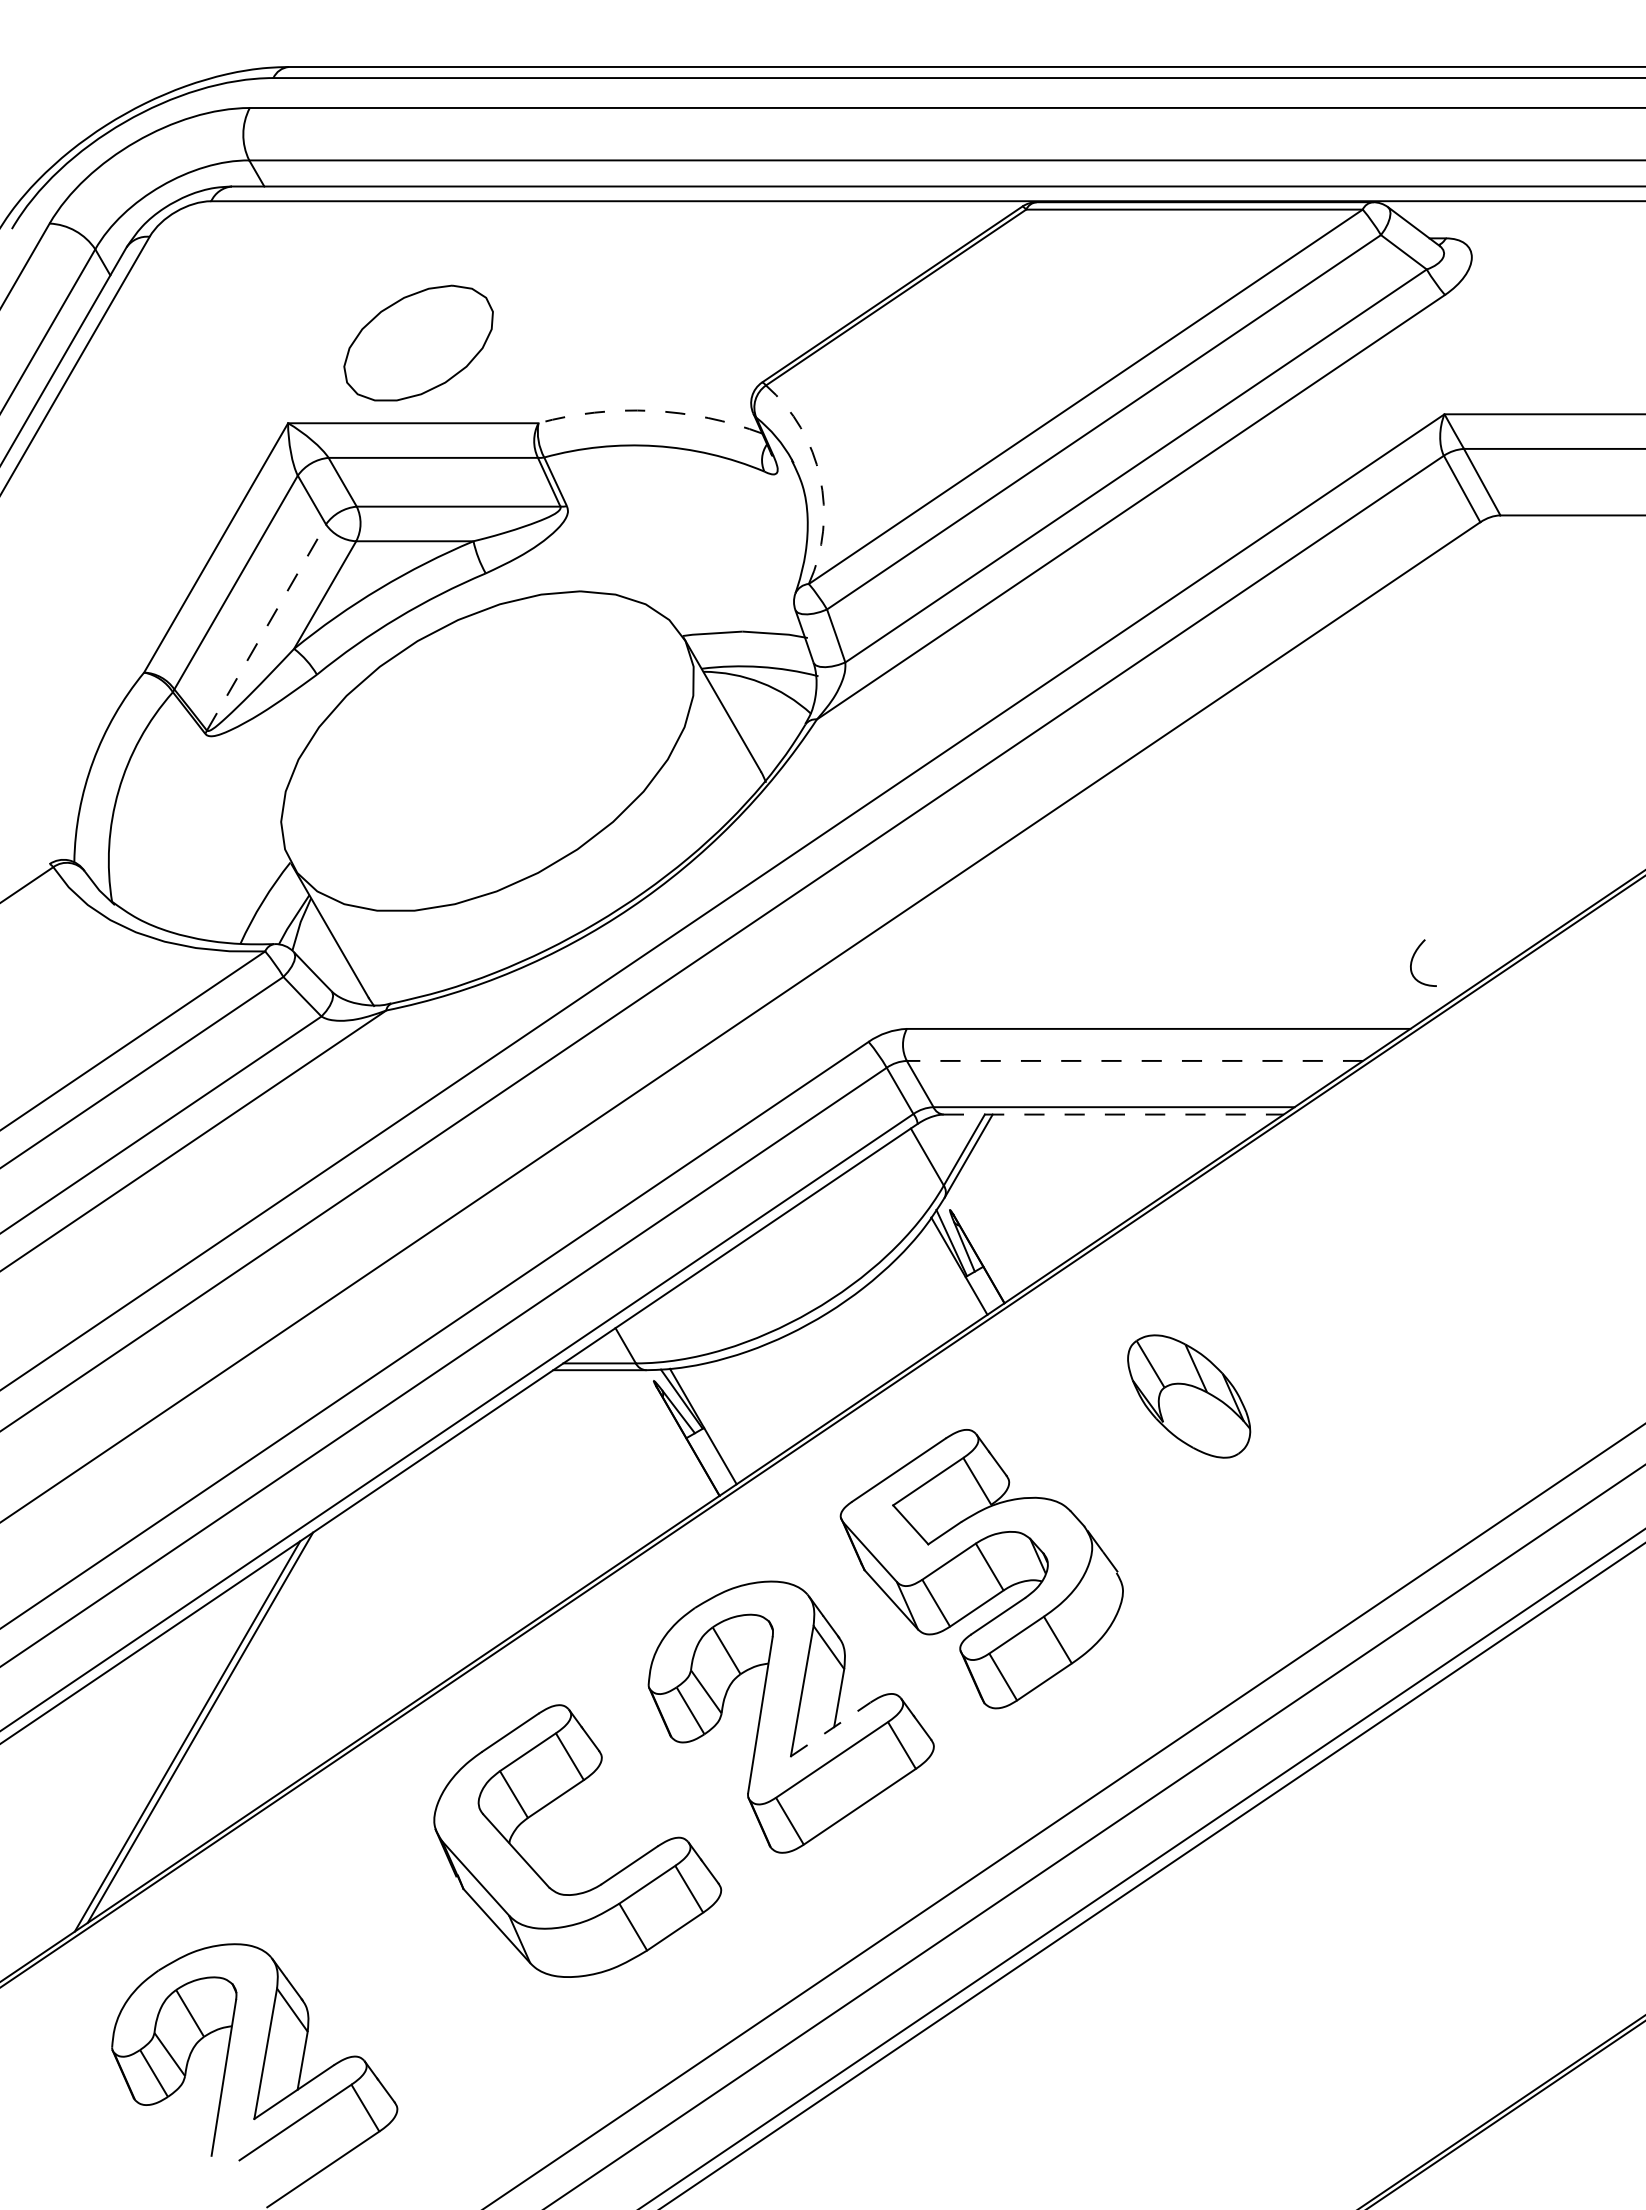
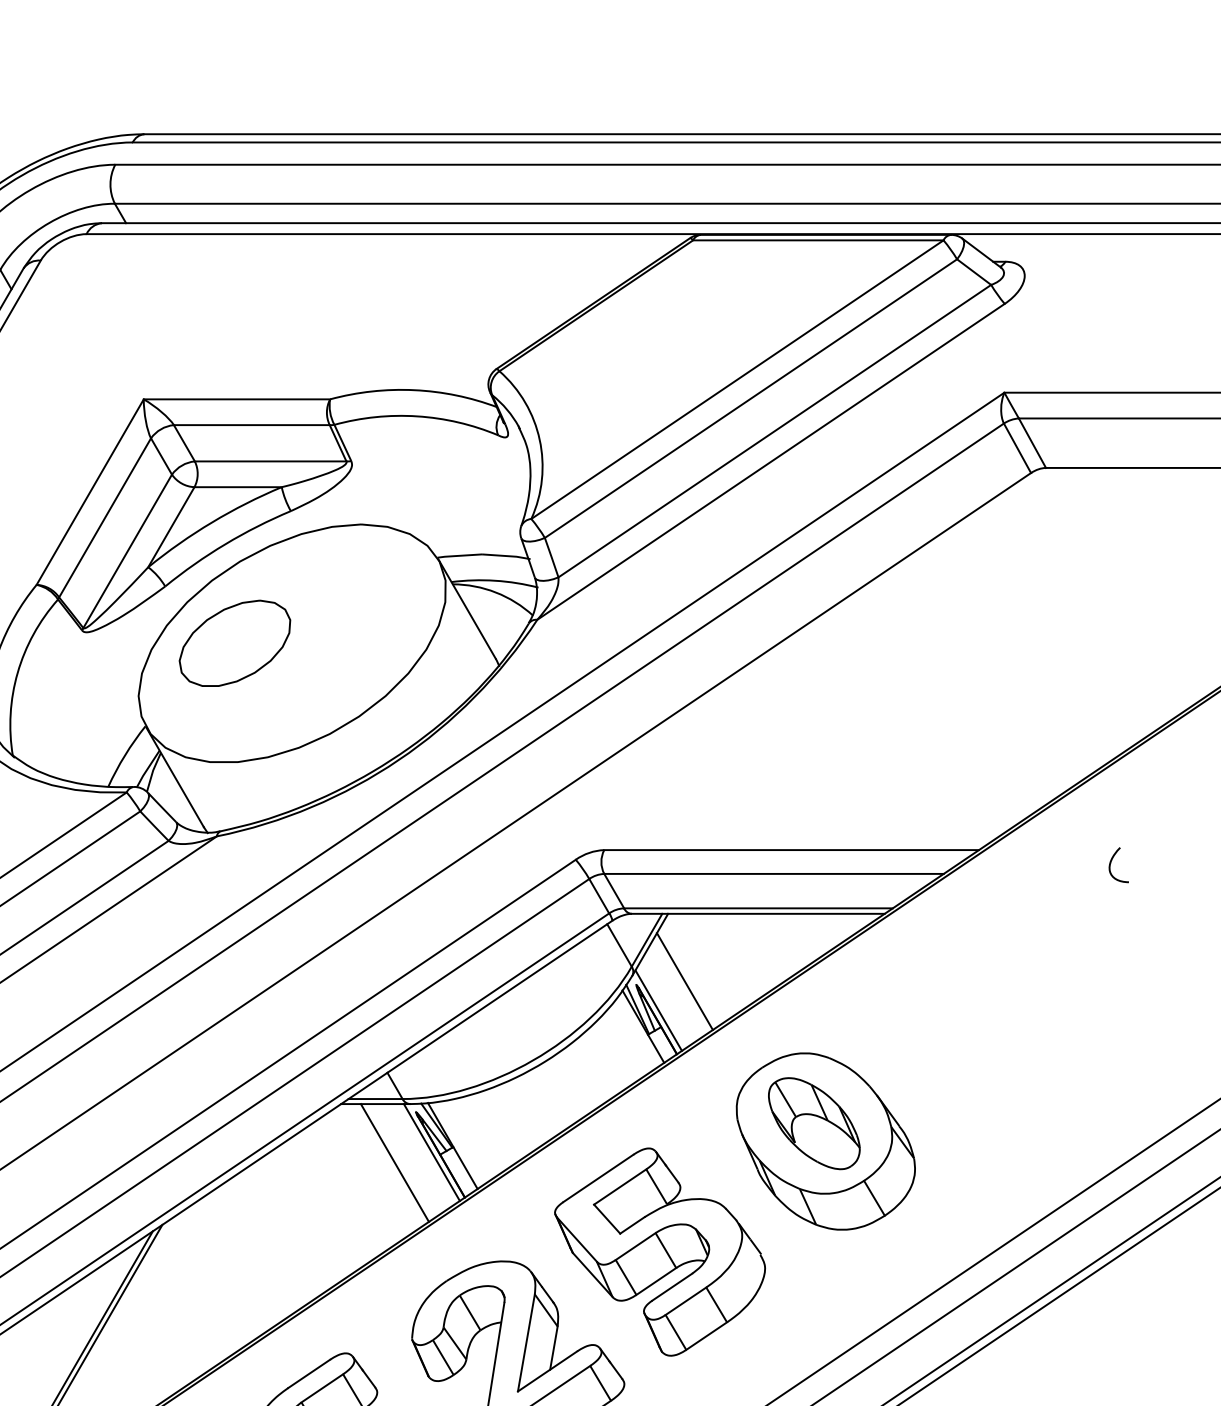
part: (418, 342) -> (234, 642), moved
arc: (651, 410) -> (414, 389), dashed -> solid
arc: (820, 477) -> (539, 439), dashed -> solid
line: (266, 627) -> (127, 551), dashed -> solid
curve: (1413, 959) -> (1111, 862), moved
line: (1134, 1060) -> (773, 873), dashed -> solid
line: (1113, 1114) -> (758, 913), dashed -> solid
line: (1014, 1205) -> (684, 981), added
line: (979, 1244) -> (658, 1010), added
part: (1204, 1420) -> (825, 1141), added
line: (674, 1435) -> (431, 1152), added
line: (625, 1449) -> (394, 1163), added
line: (830, 1729) -> (547, 1371), dashed -> solid

